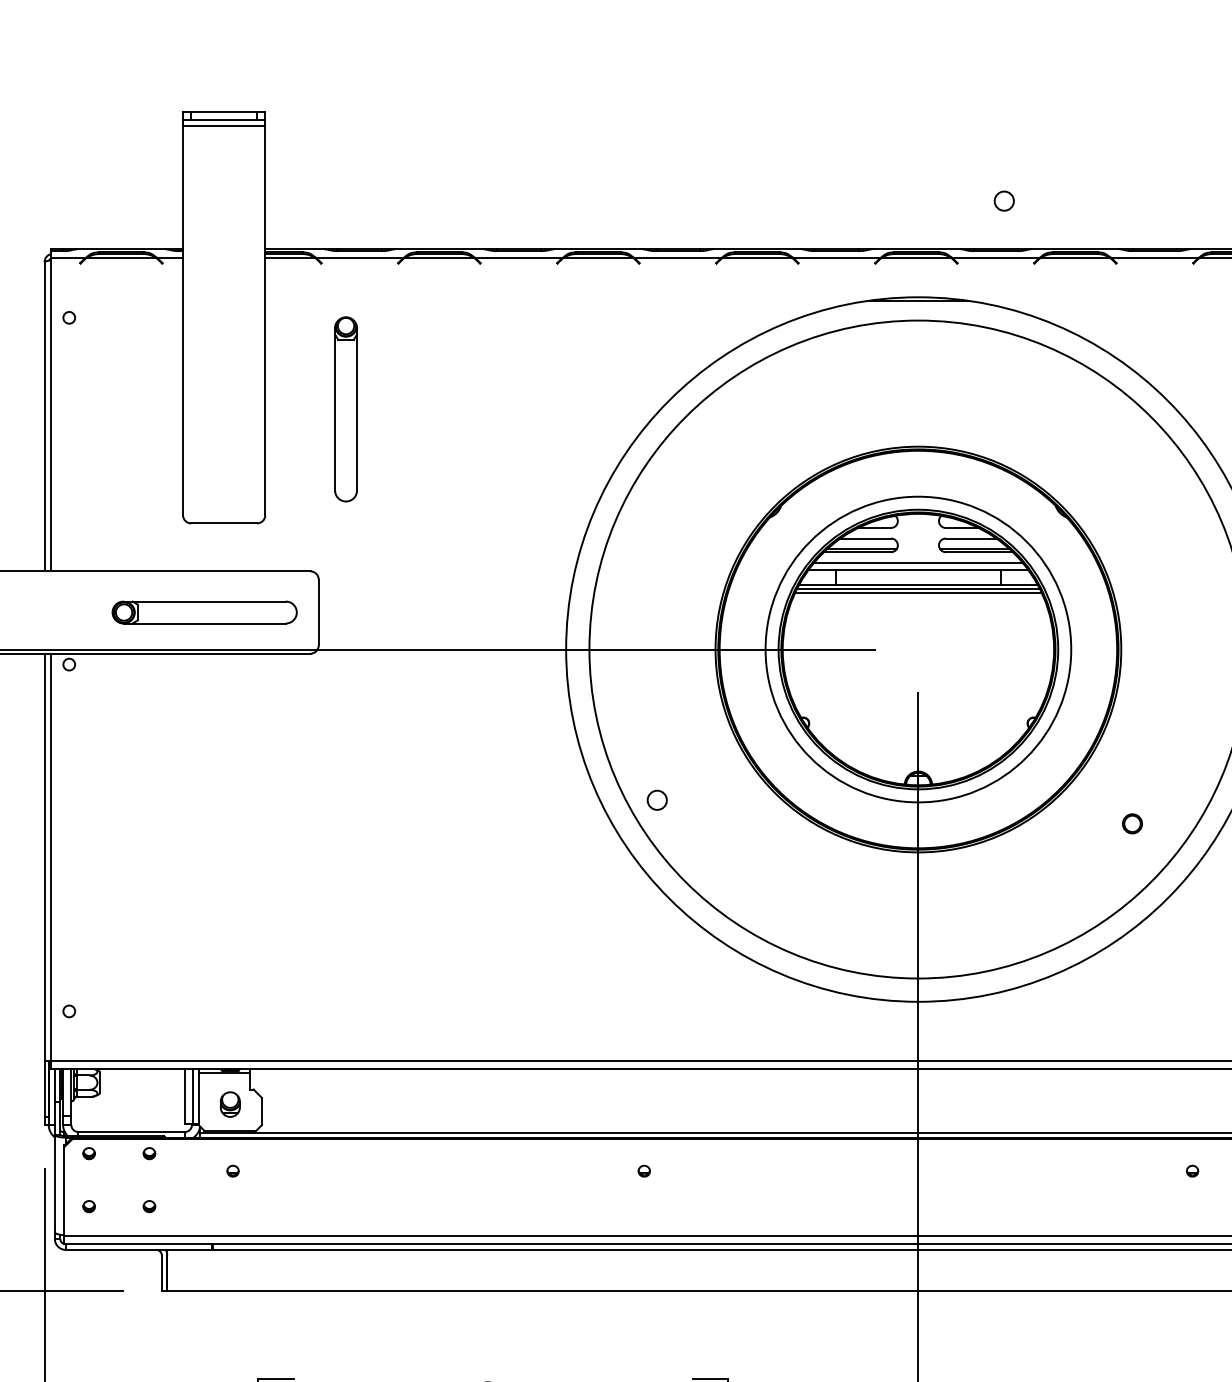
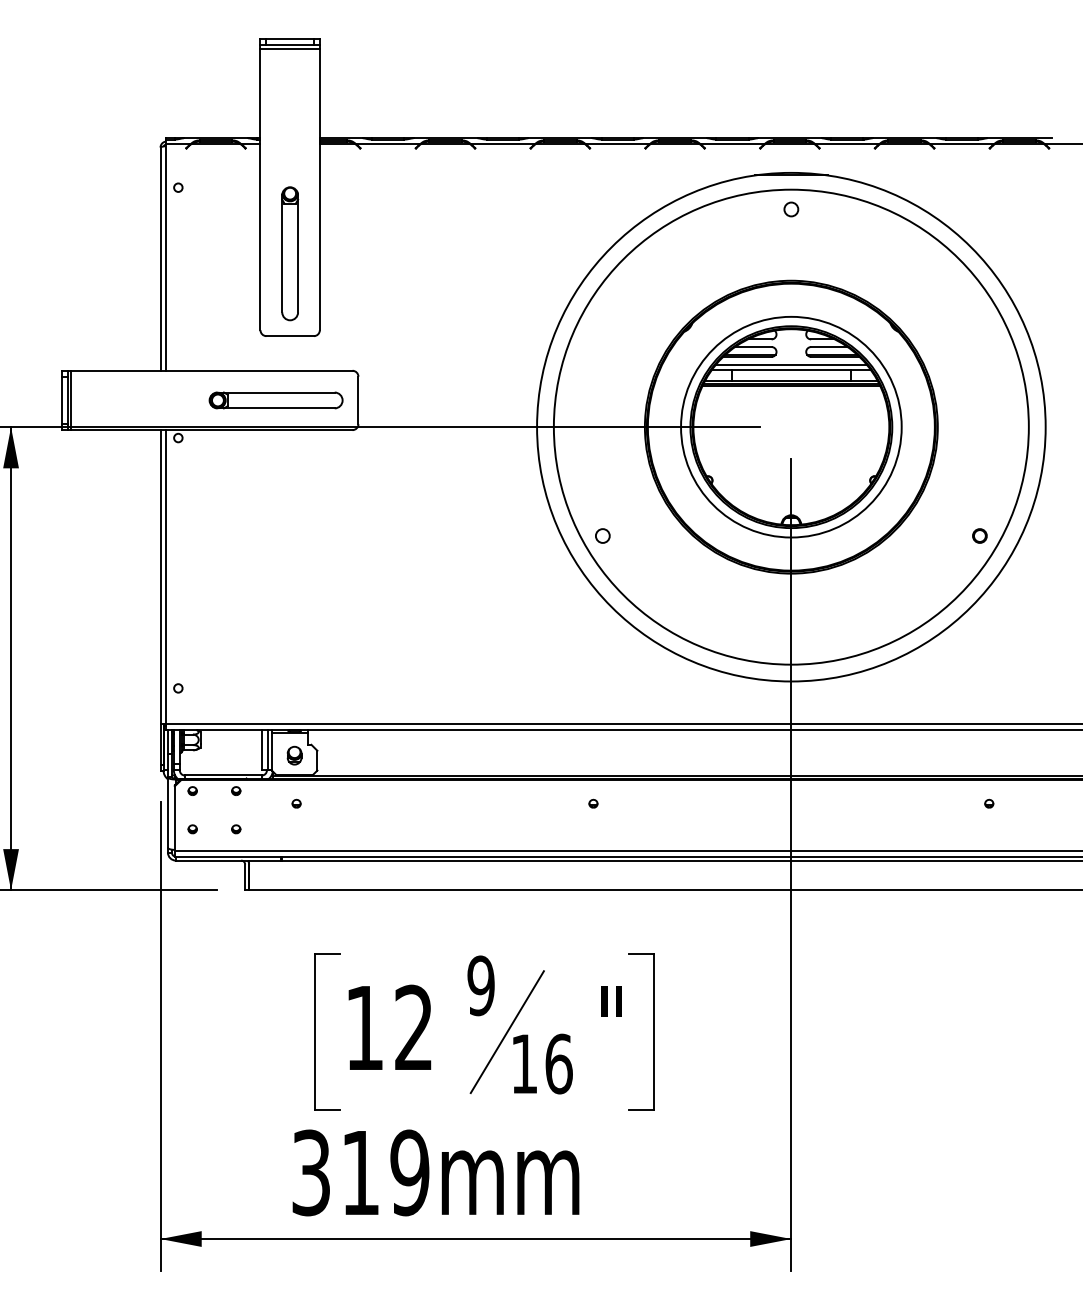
circle: (1004, 201) -> (791, 209), moved
part: (346, 408) -> (290, 253), moved
circle: (1131, 823) -> (979, 535), moved

